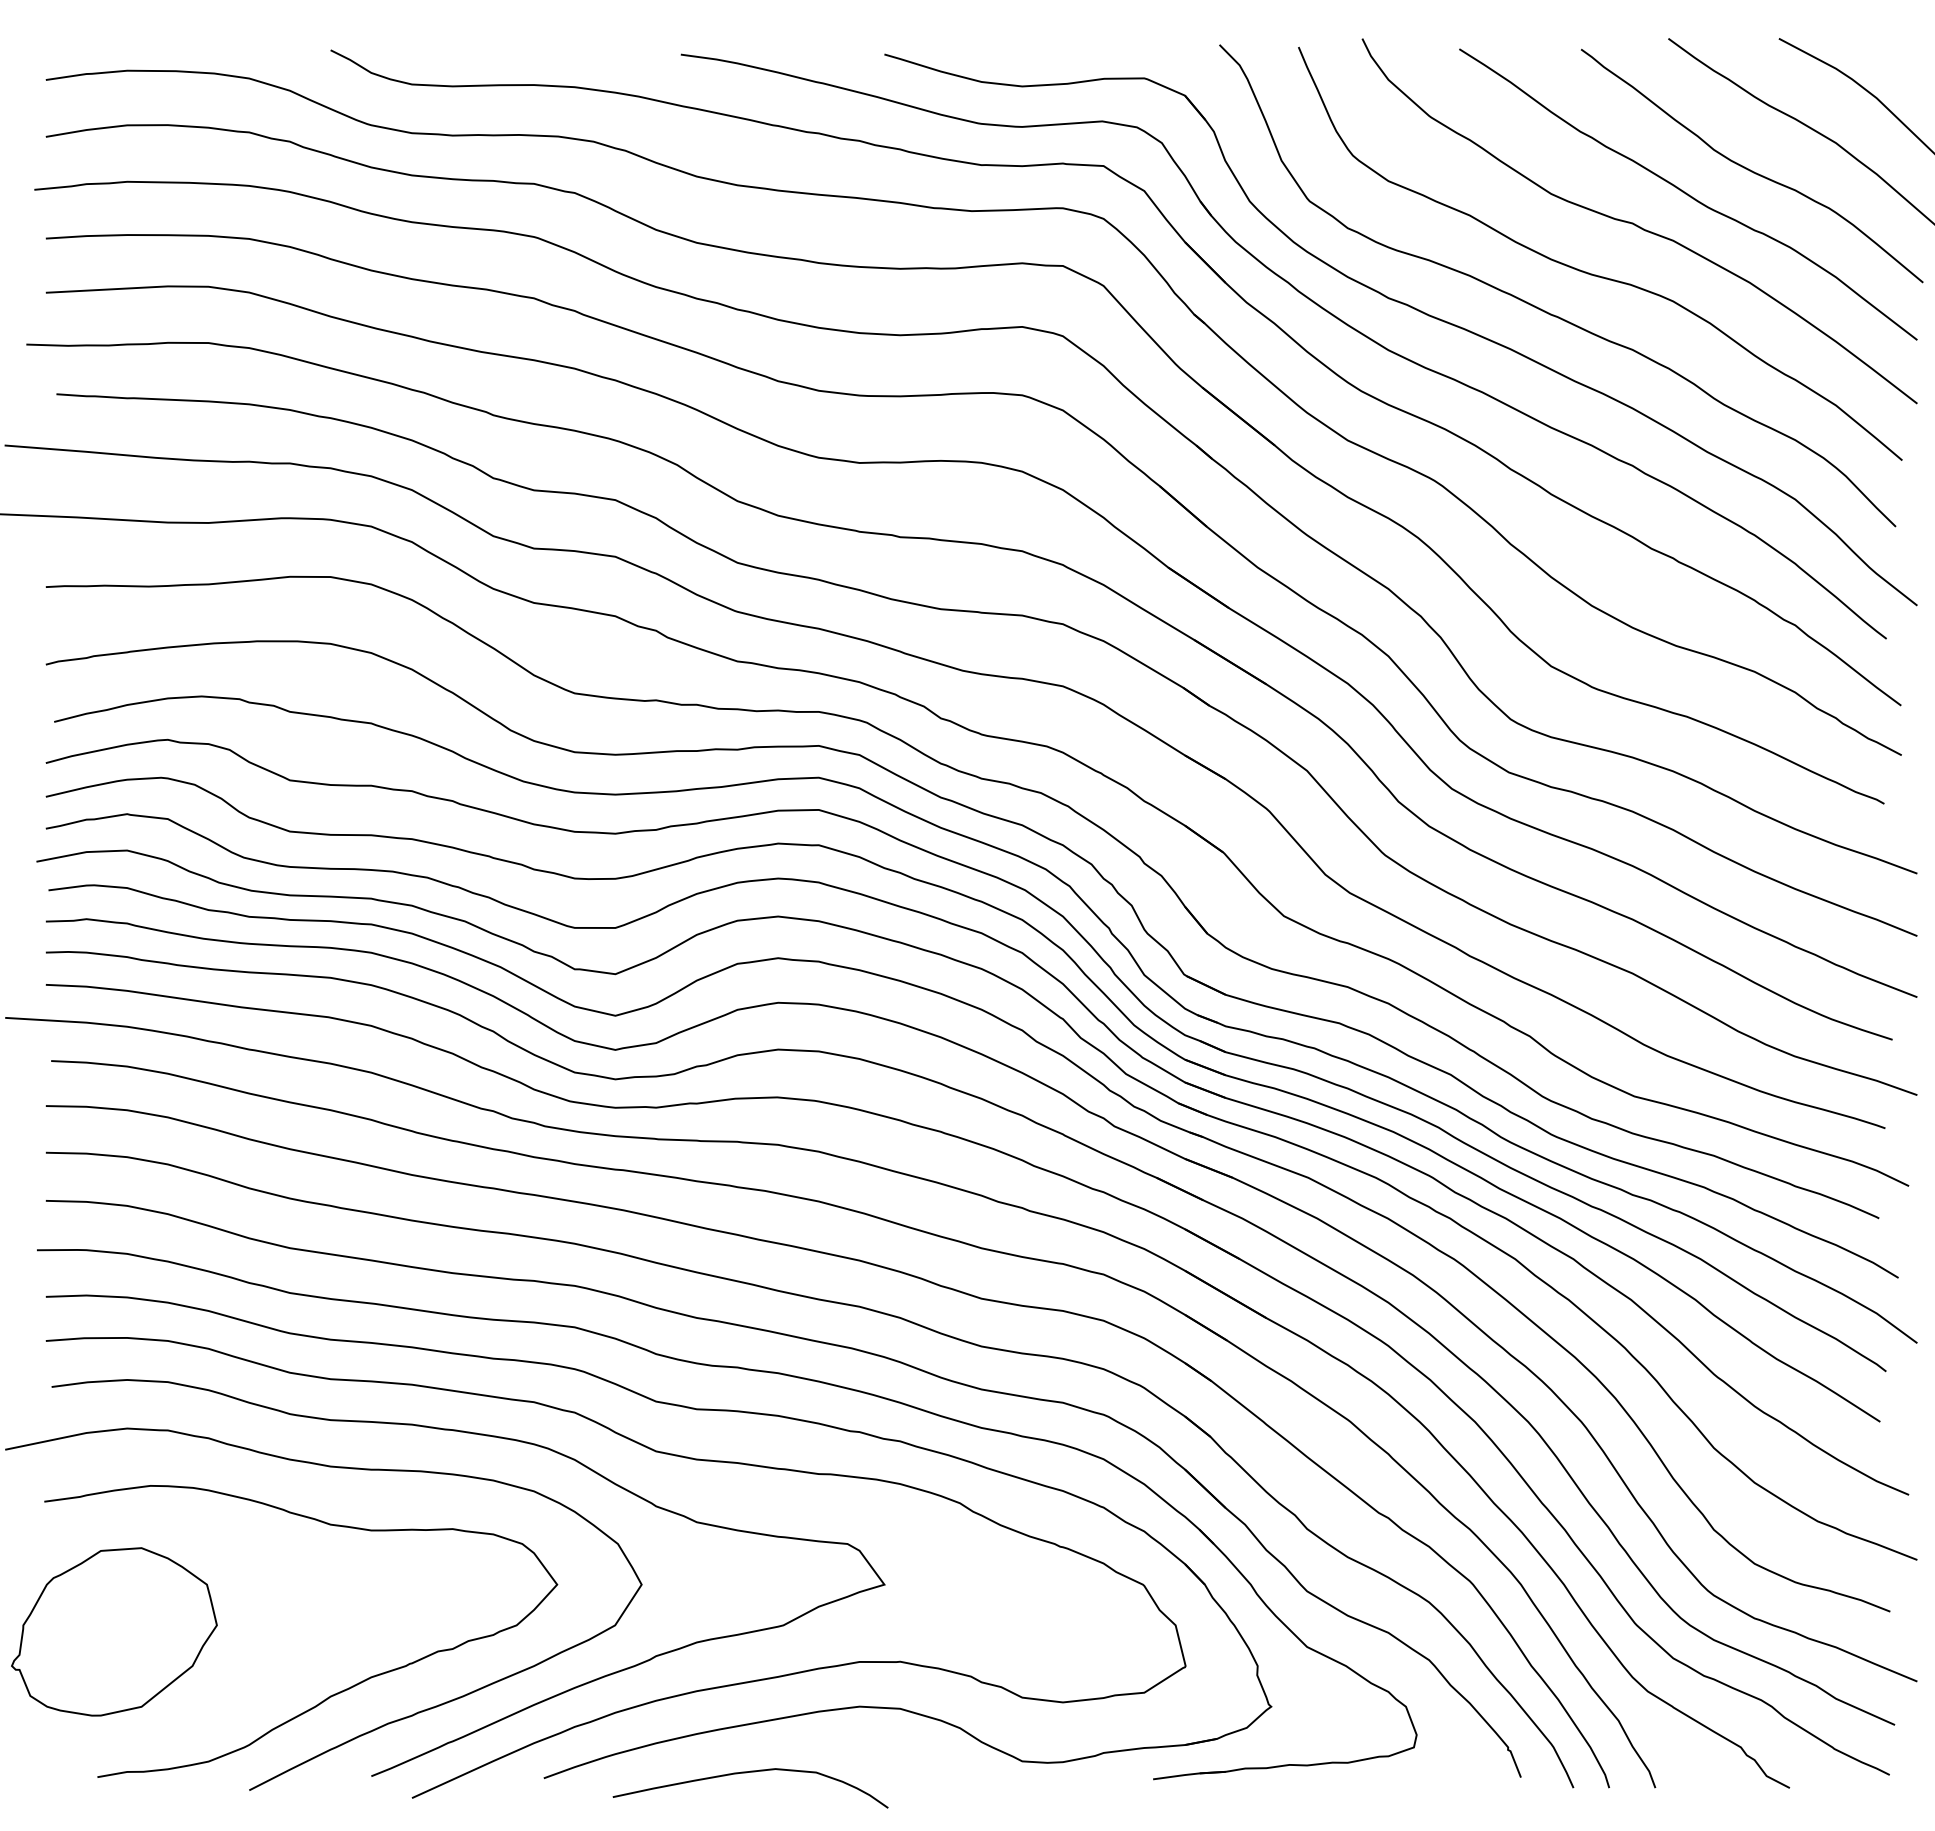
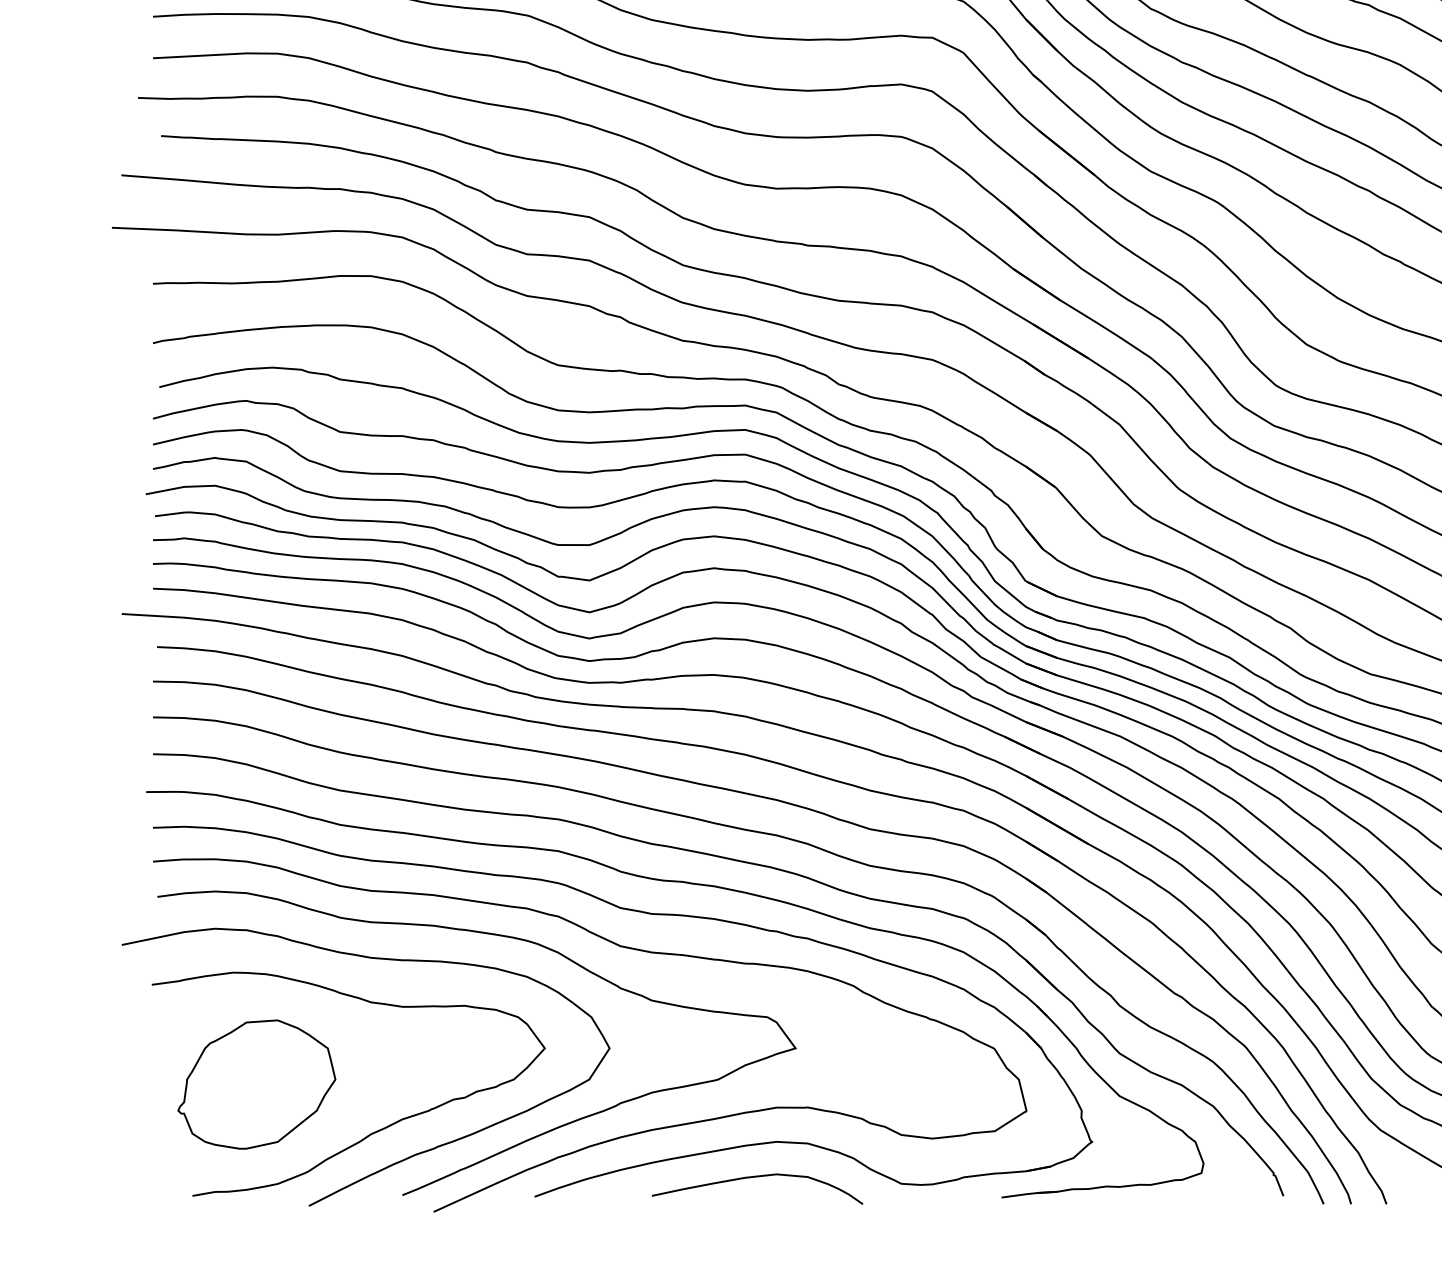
part: (114, 1631) -> (256, 1084), moved
curve: (746, 1773) -> (754, 1177), moved

